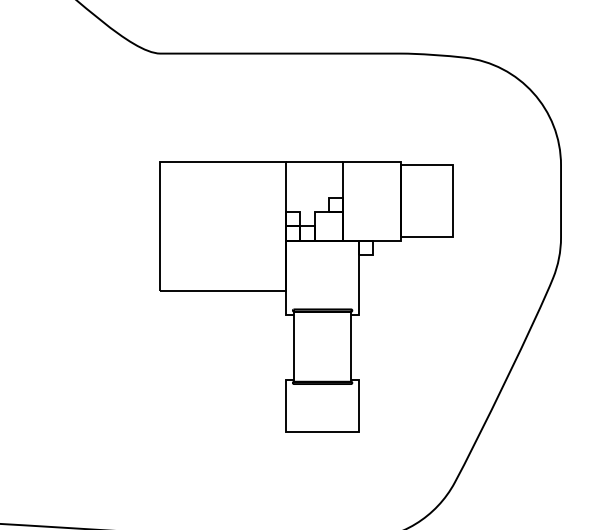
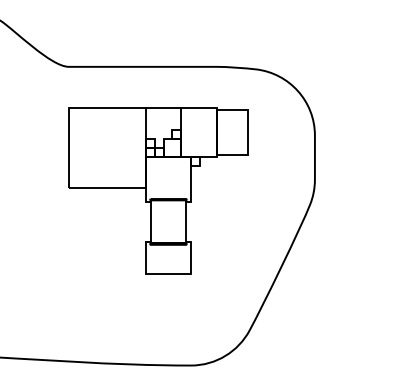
part: (306, 295) -> (158, 190), moved

